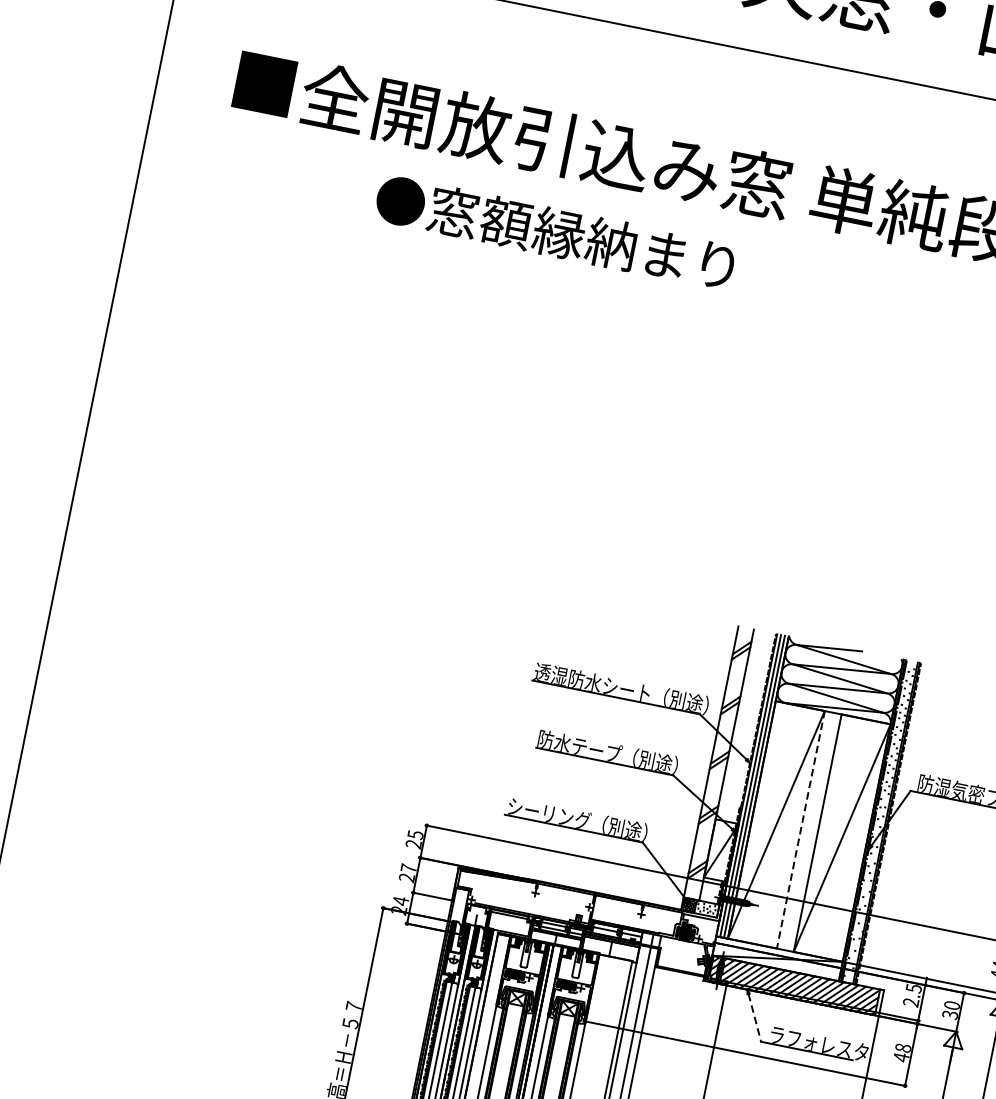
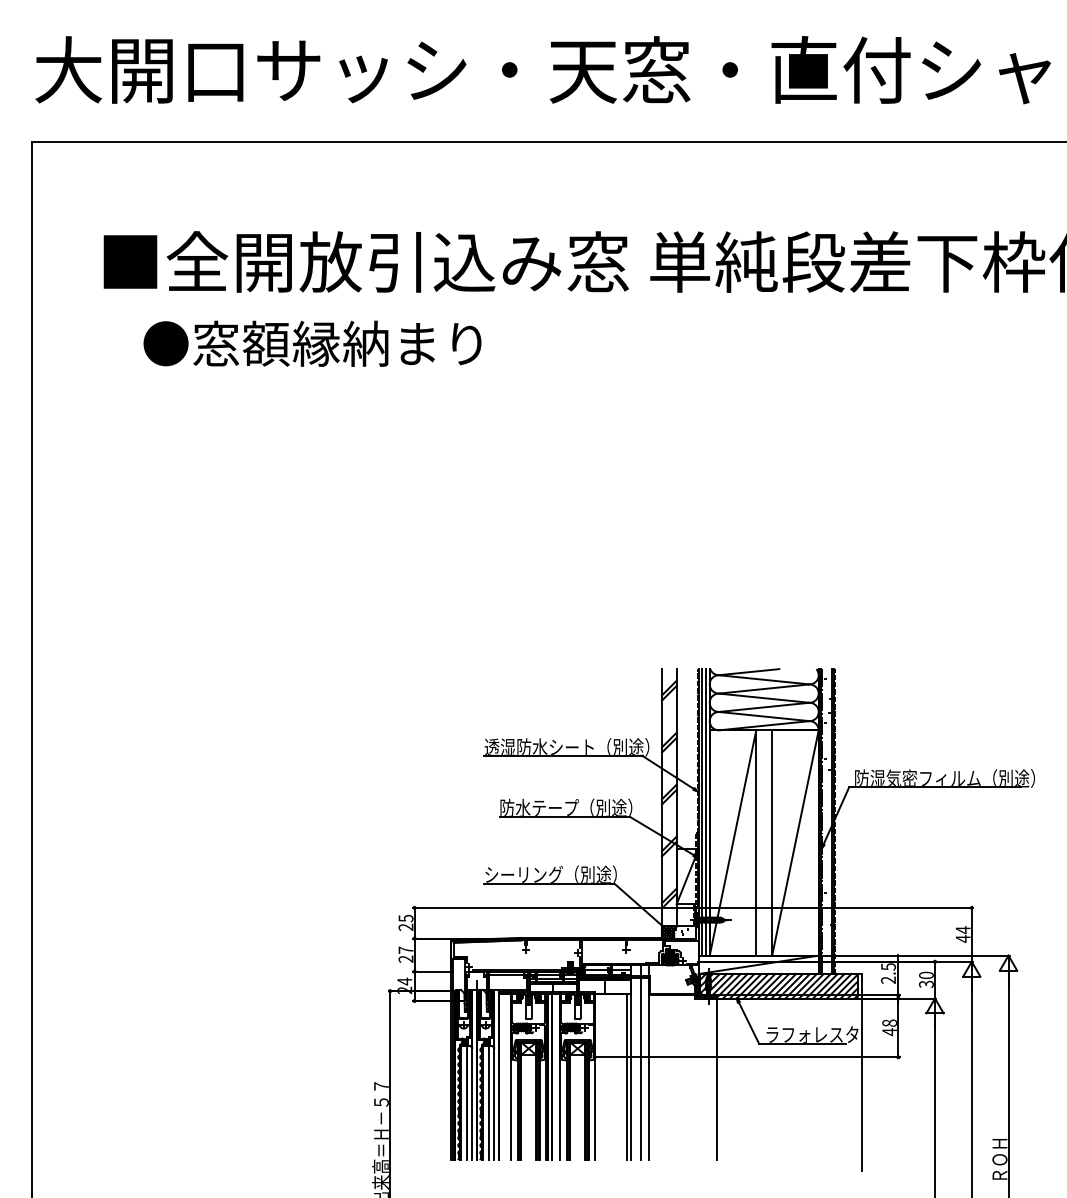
text: (555, 232) -> (312, 343), moved
line: (801, 830) -> (756, 843), dashed -> solid
line: (754, 1017) -> (748, 1022), dashed -> solid

